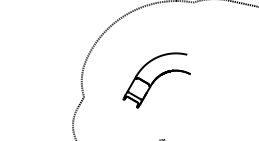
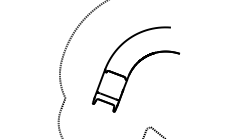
part: (156, 80) -> (134, 70), size x1.4

